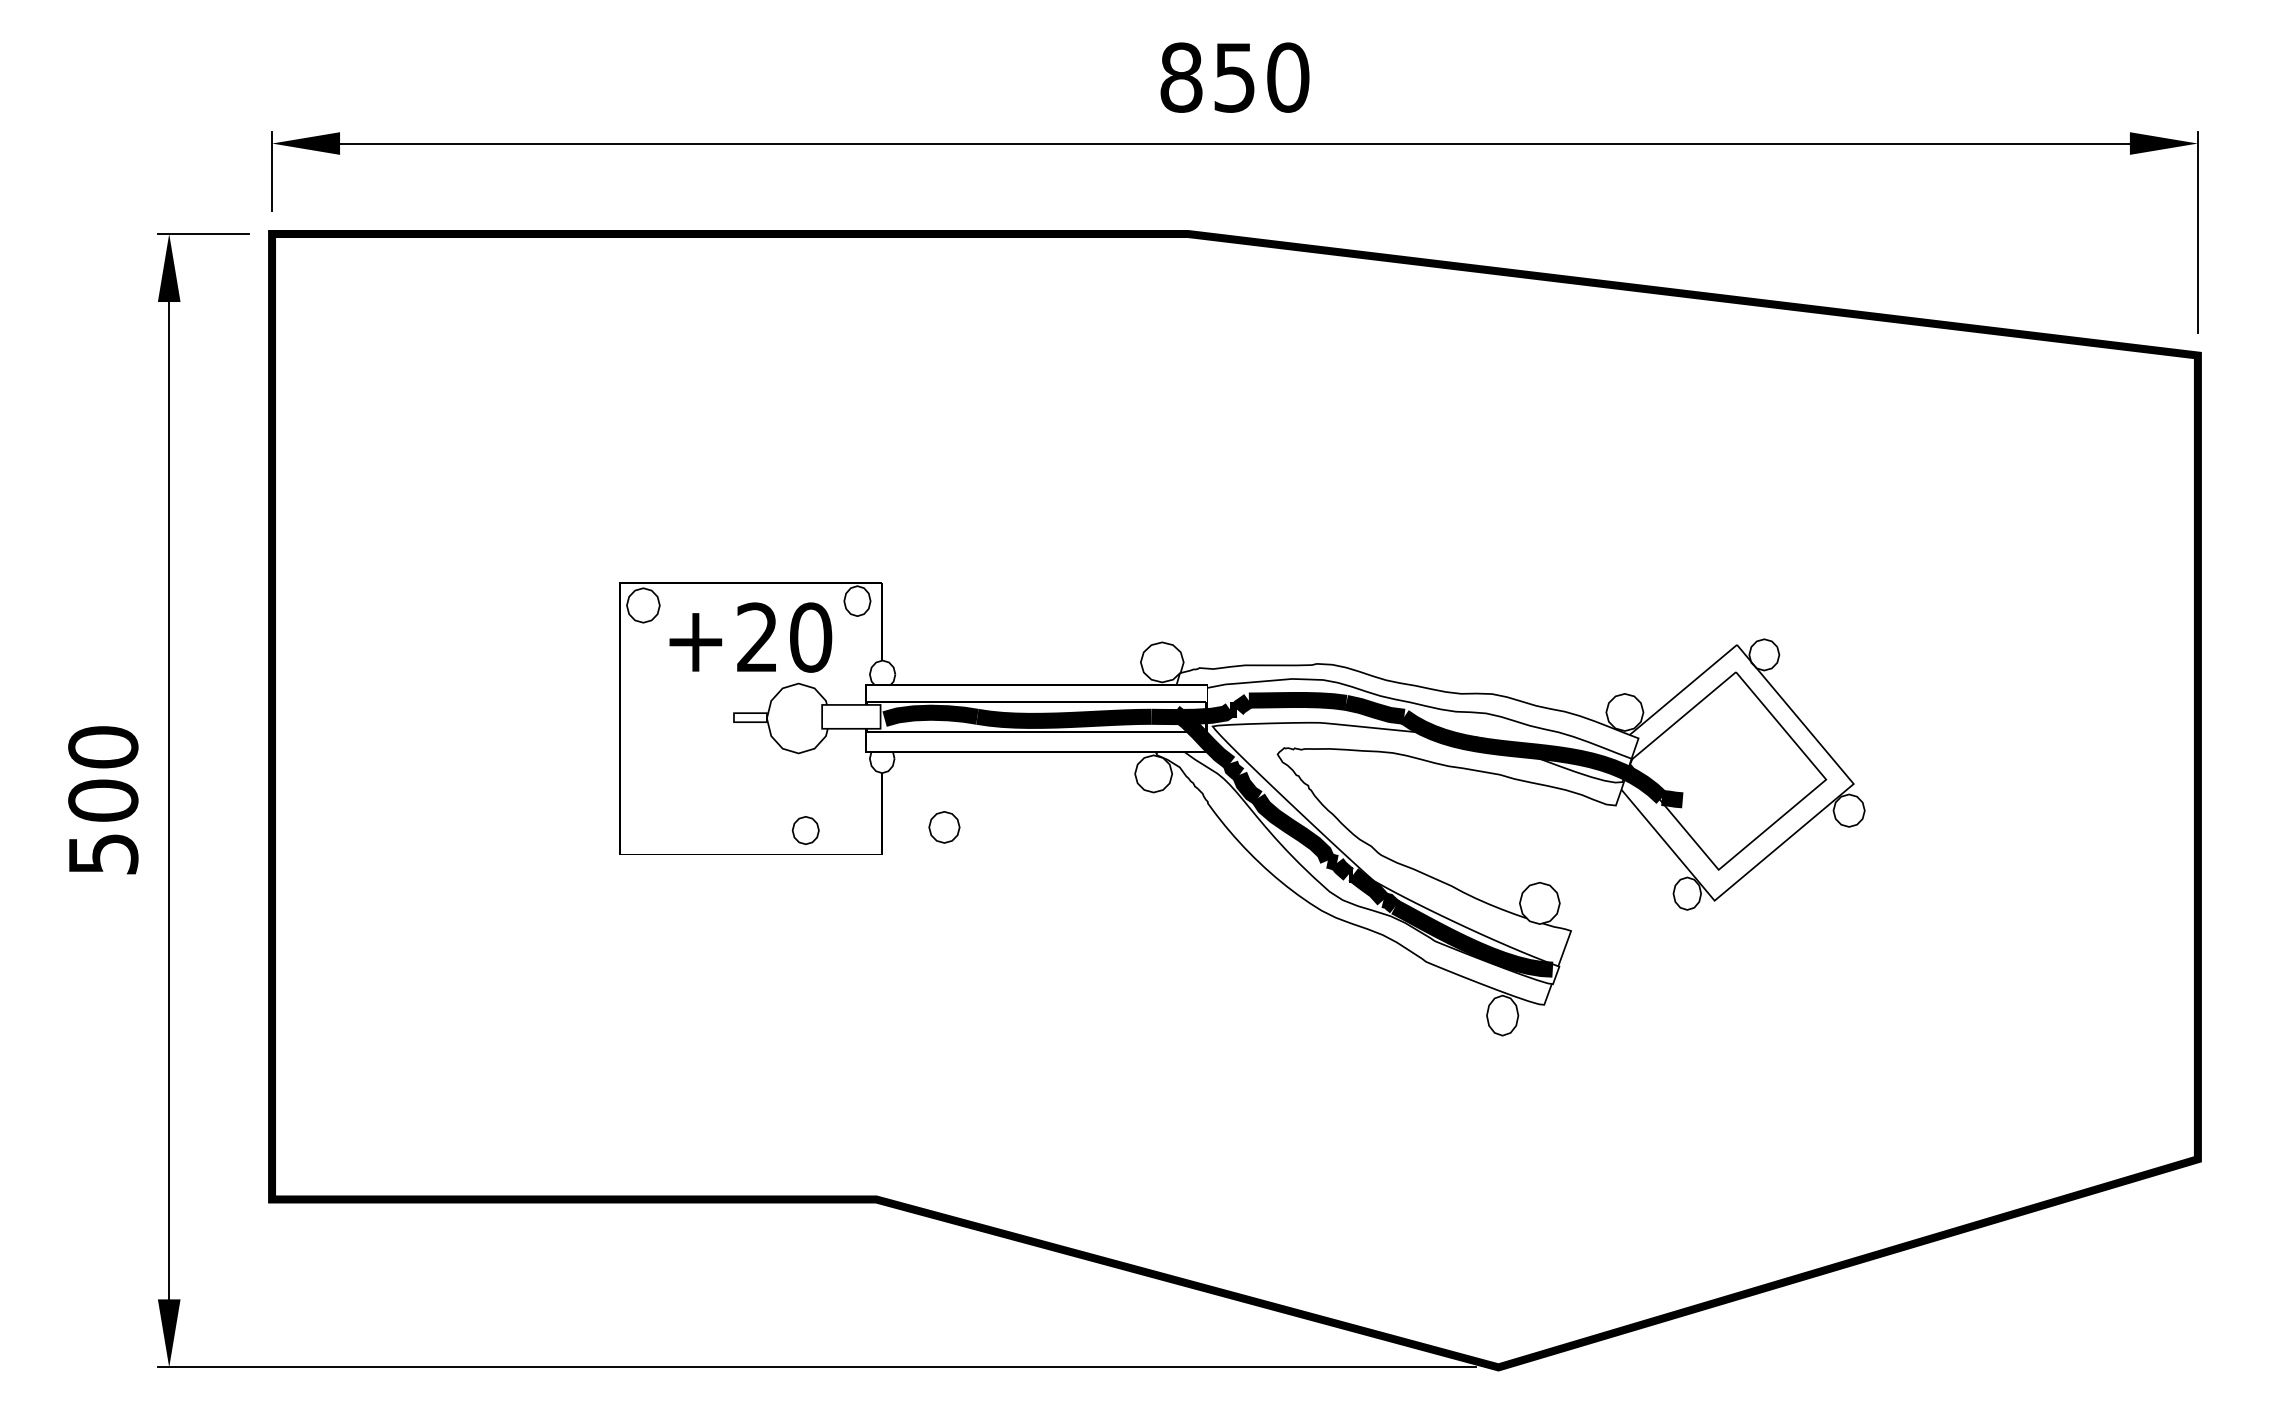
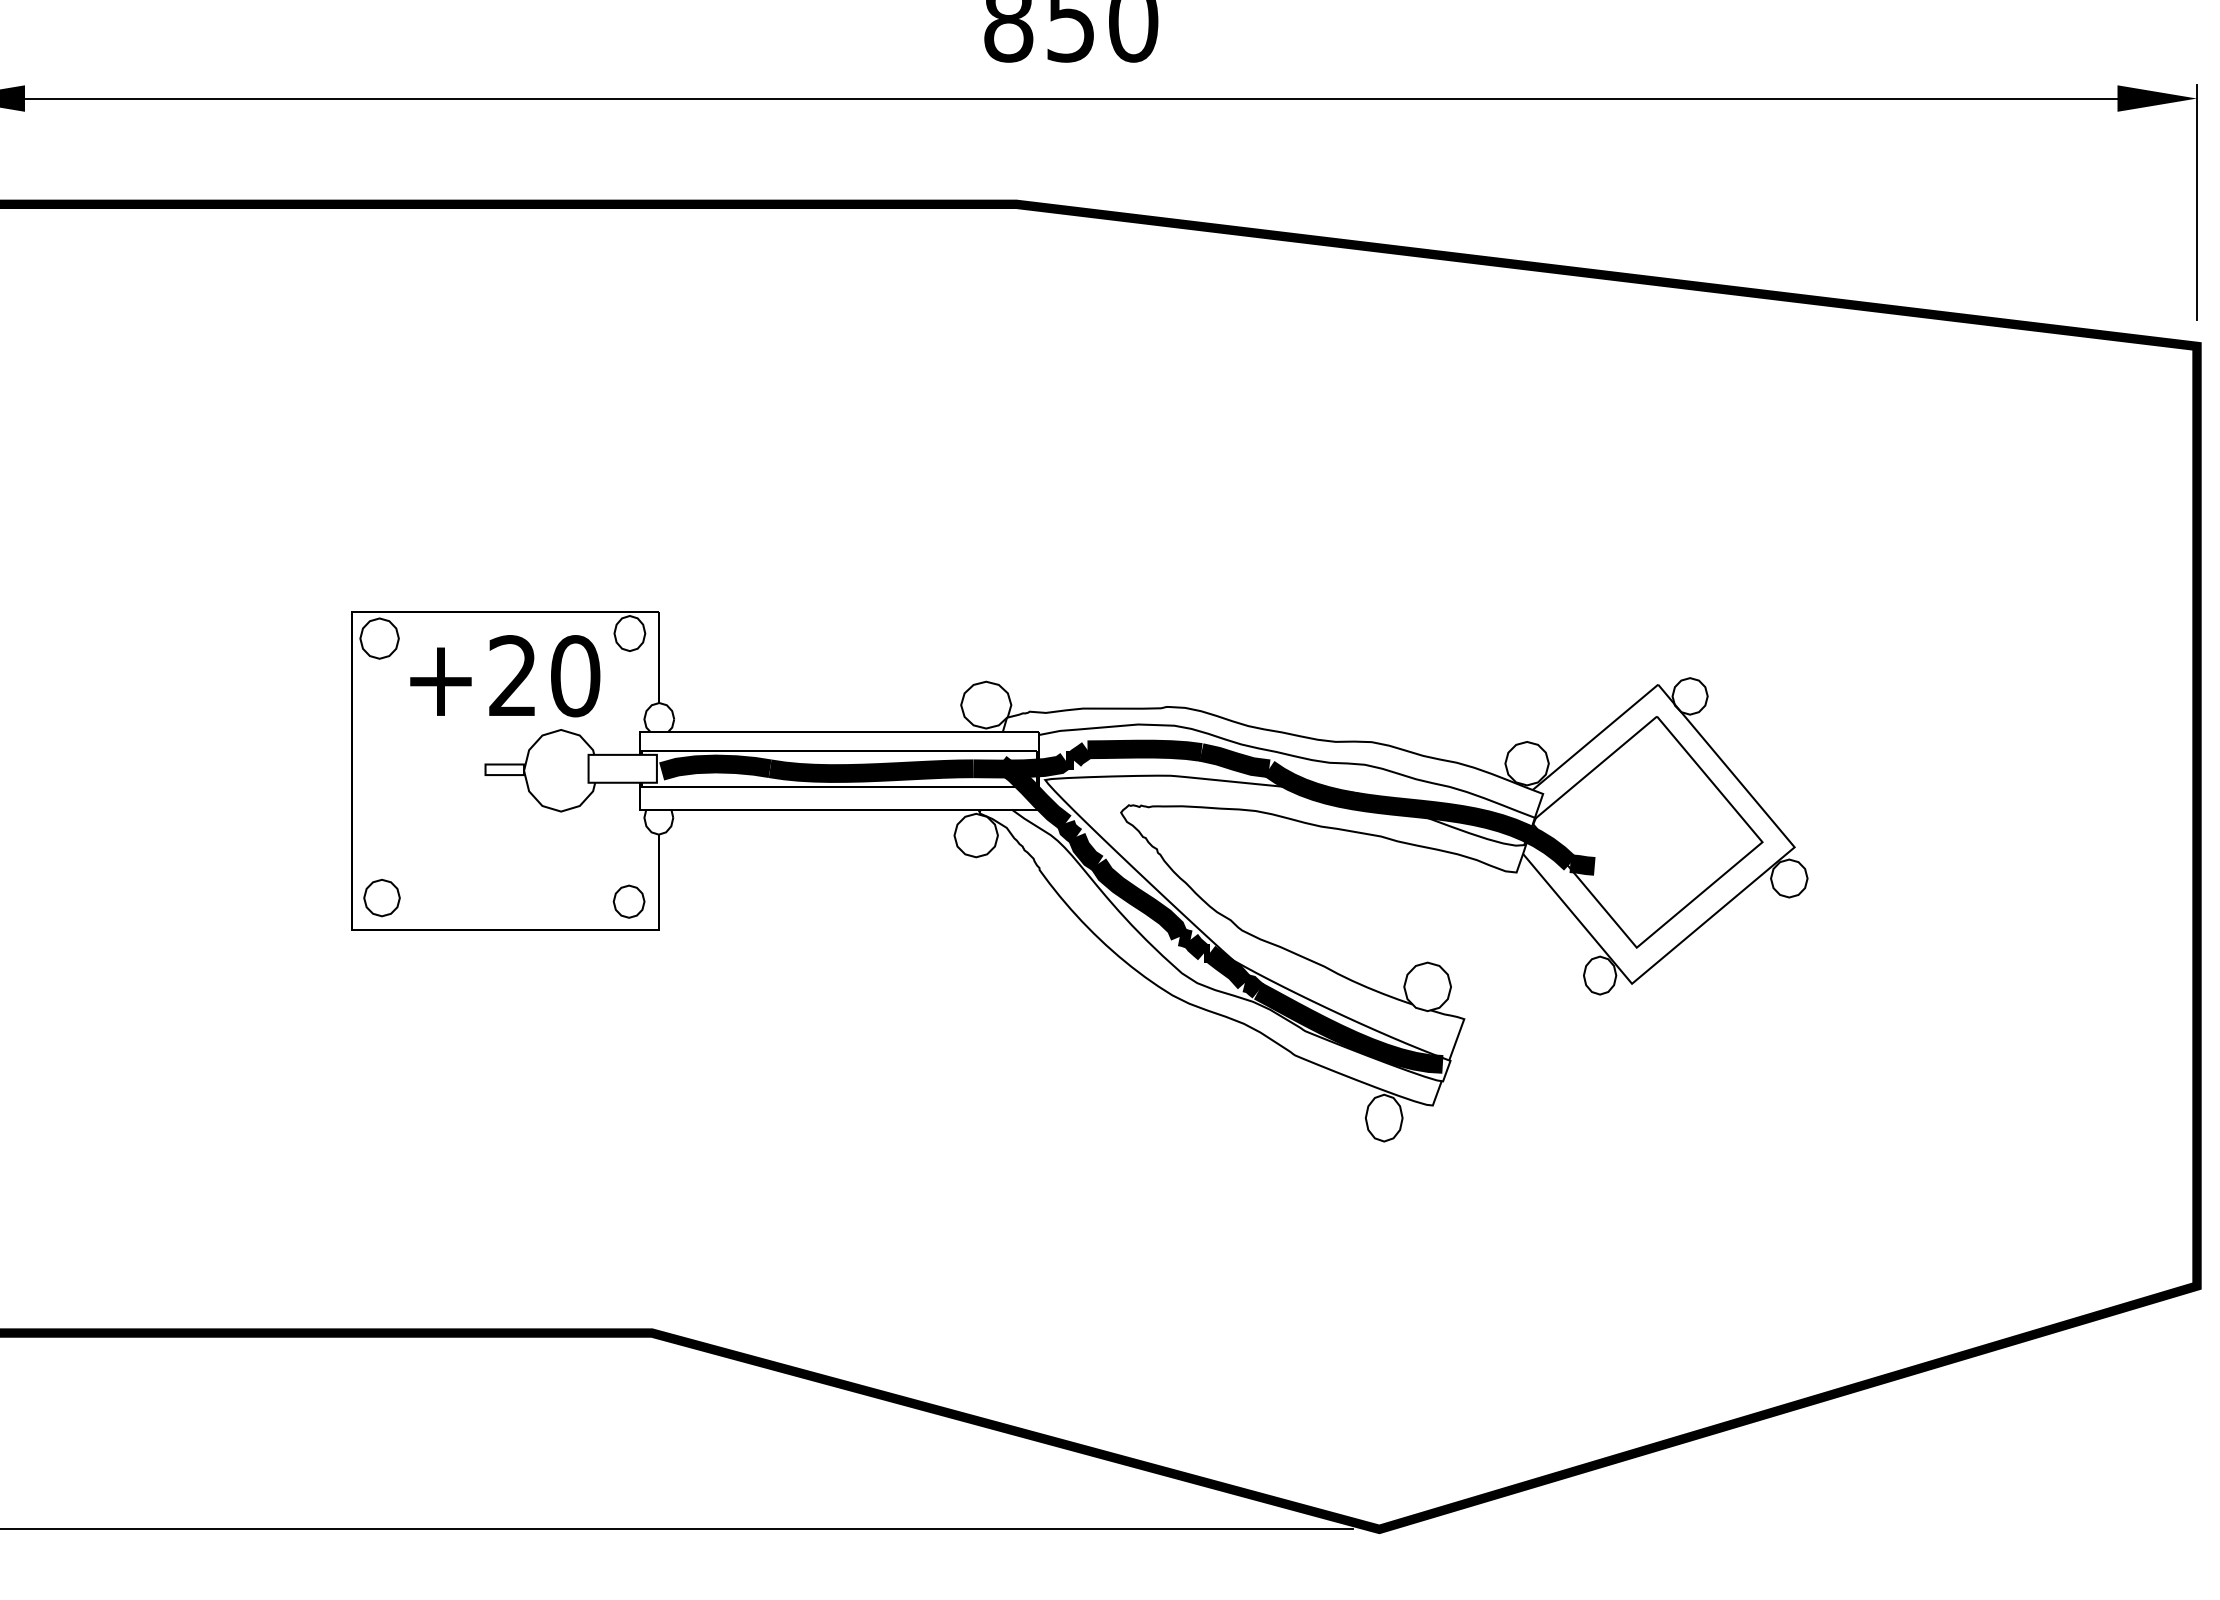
part: (944, 827) -> (382, 898), moved
part: (805, 830) -> (628, 901), moved

